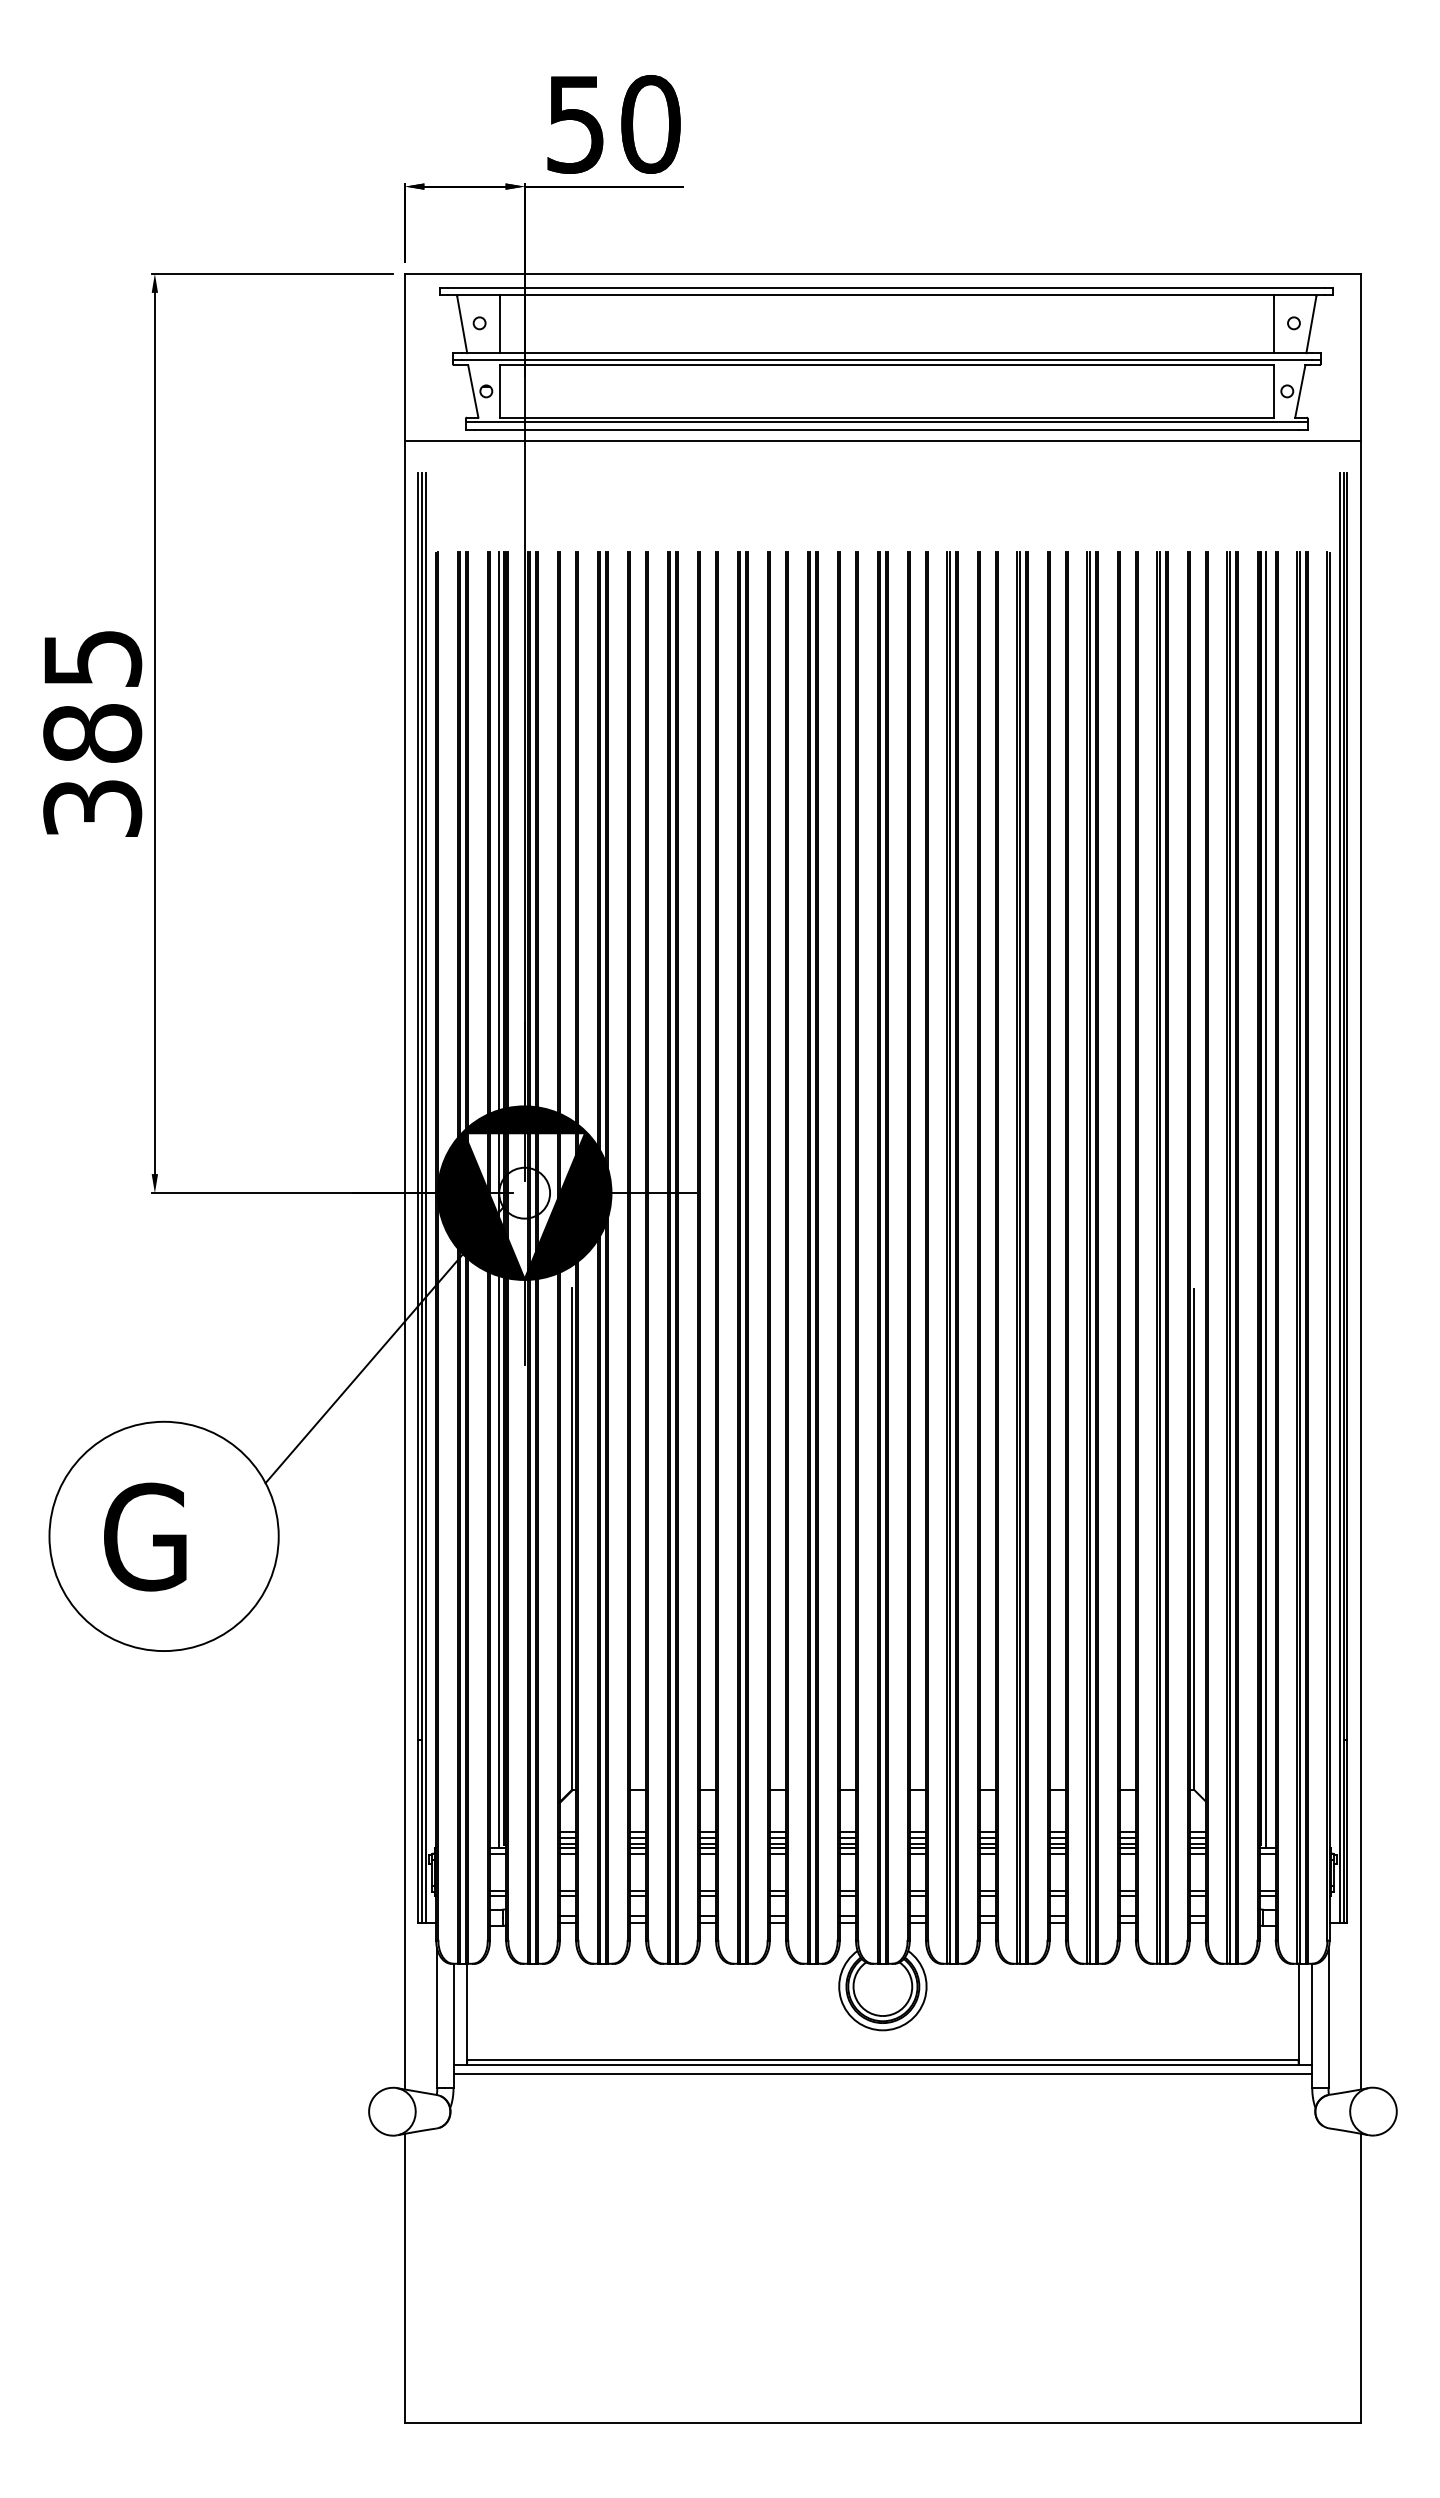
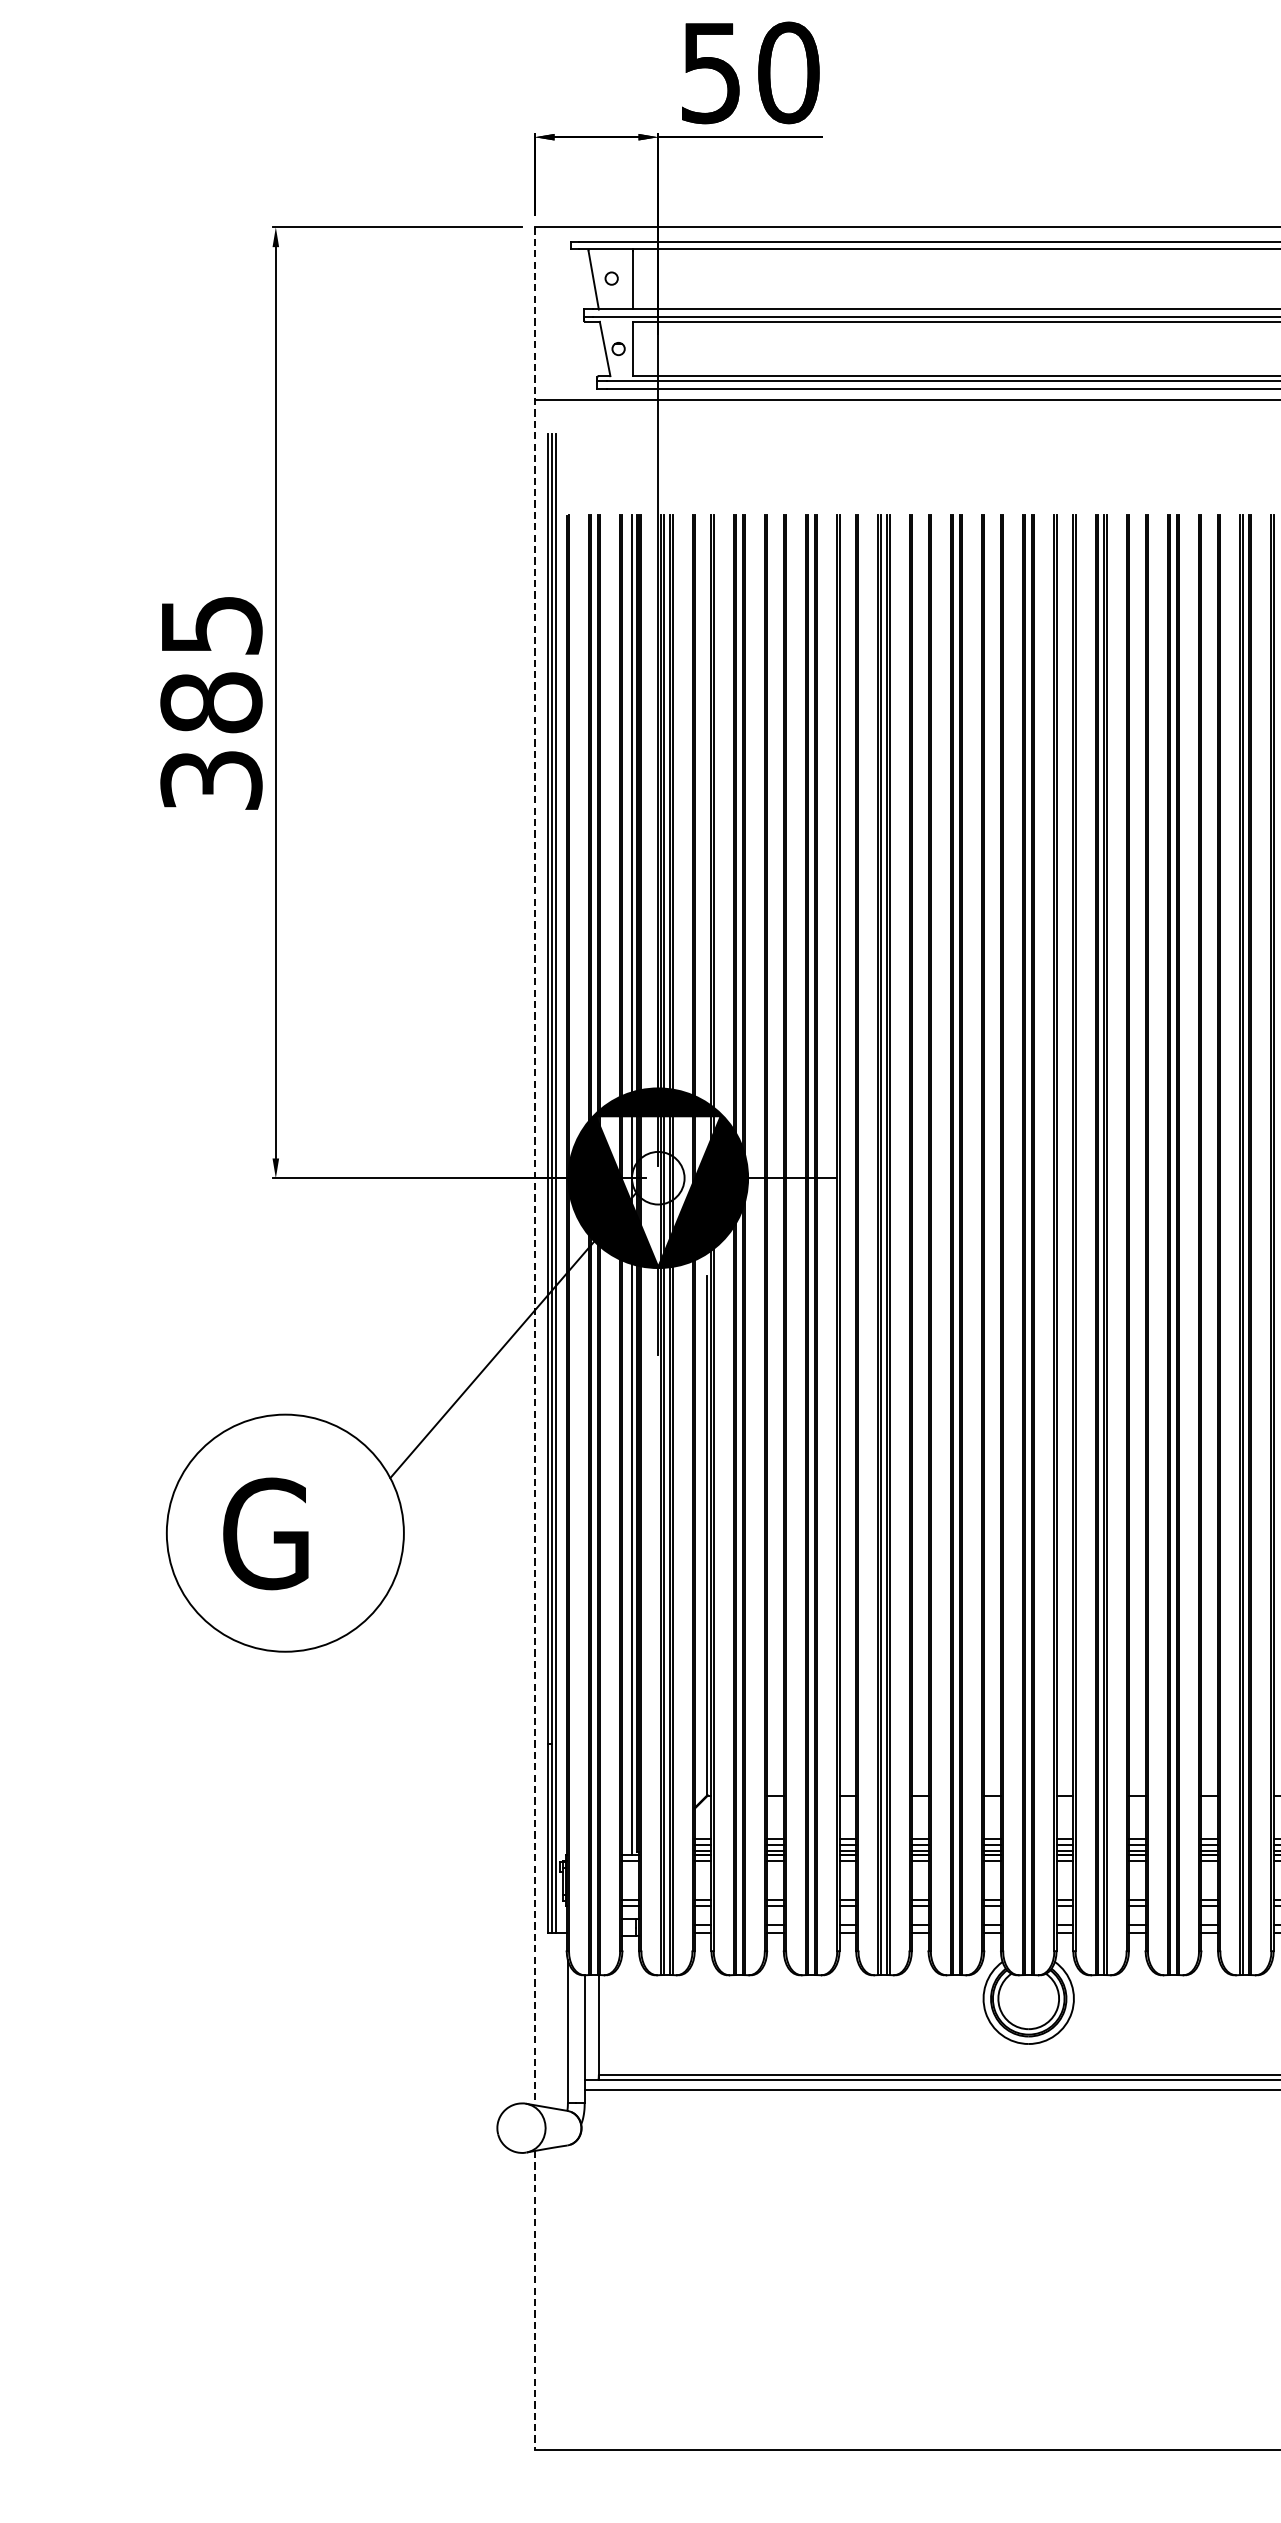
line: (405, 1180) -> (535, 1165), solid -> dashed
line: (405, 2278) -> (535, 2300), solid -> dashed

